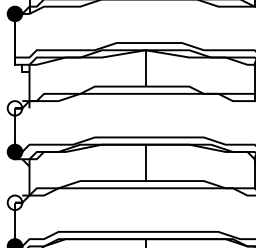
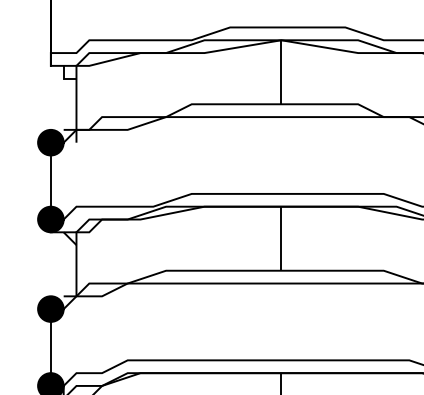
fill: (14, 108) -> (50, 142), added
fill: (14, 202) -> (50, 308), added

